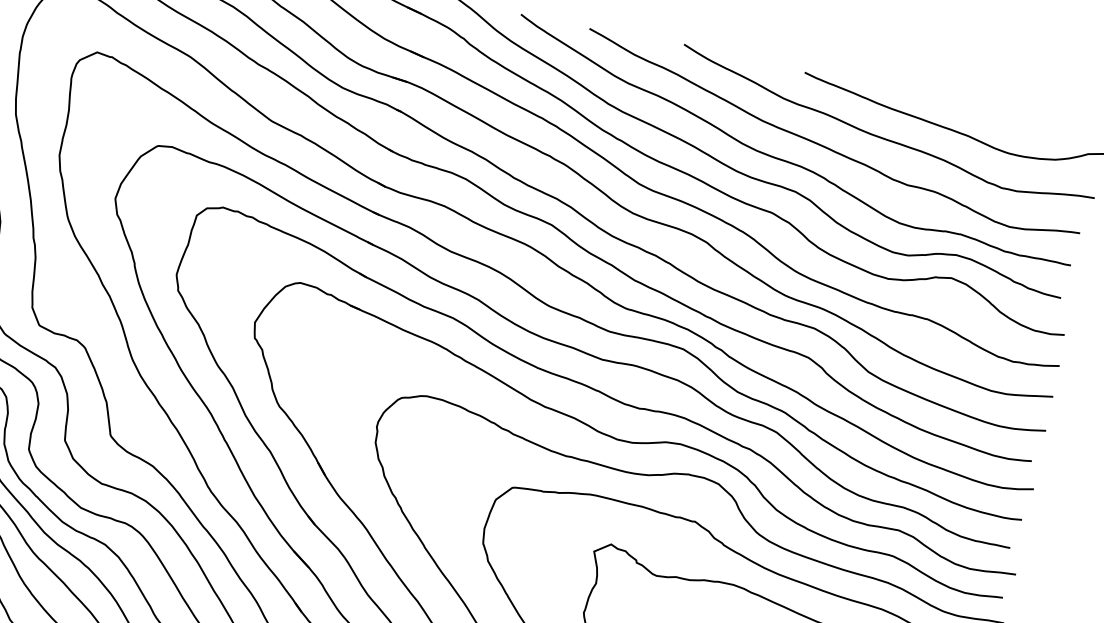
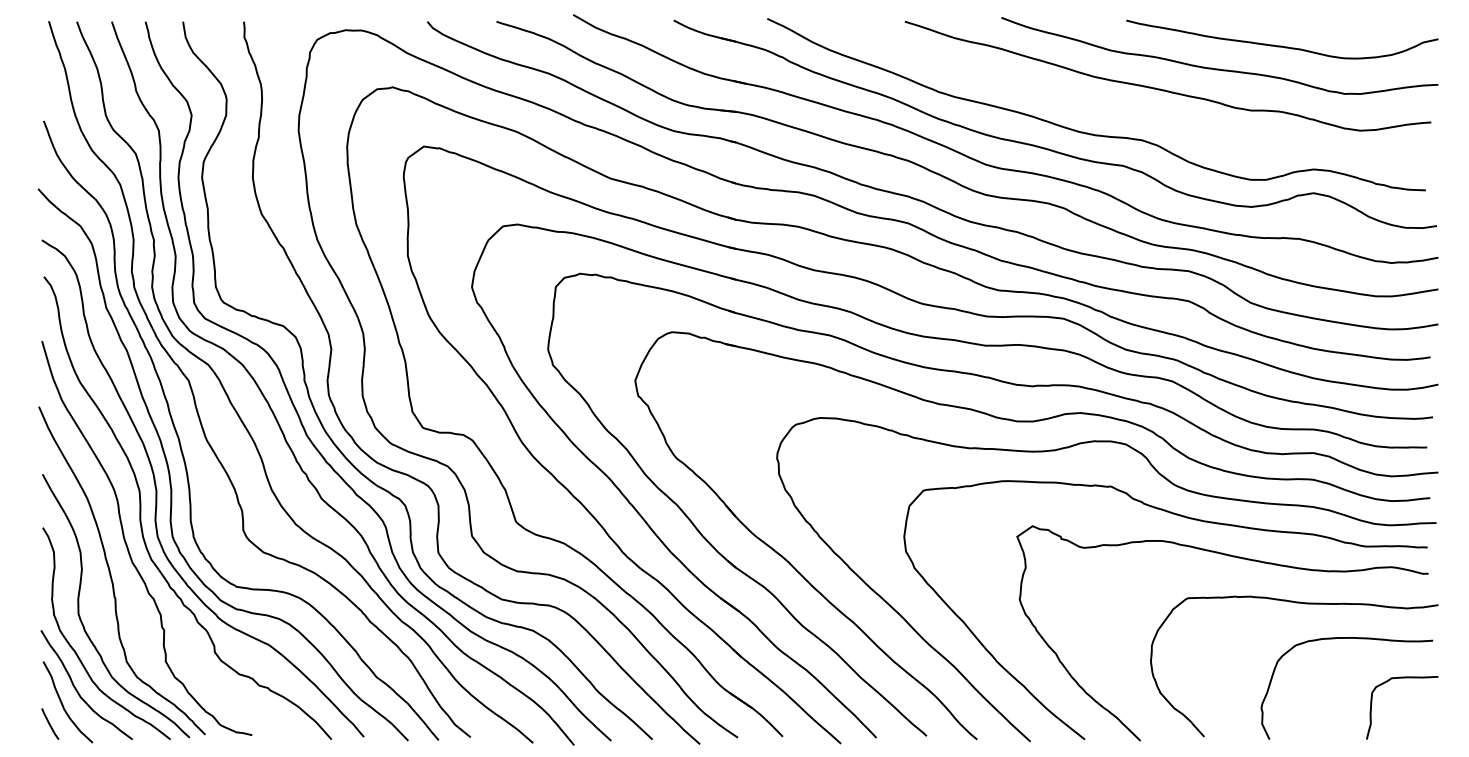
curve: (791, 161) -> (1131, 111), removed

